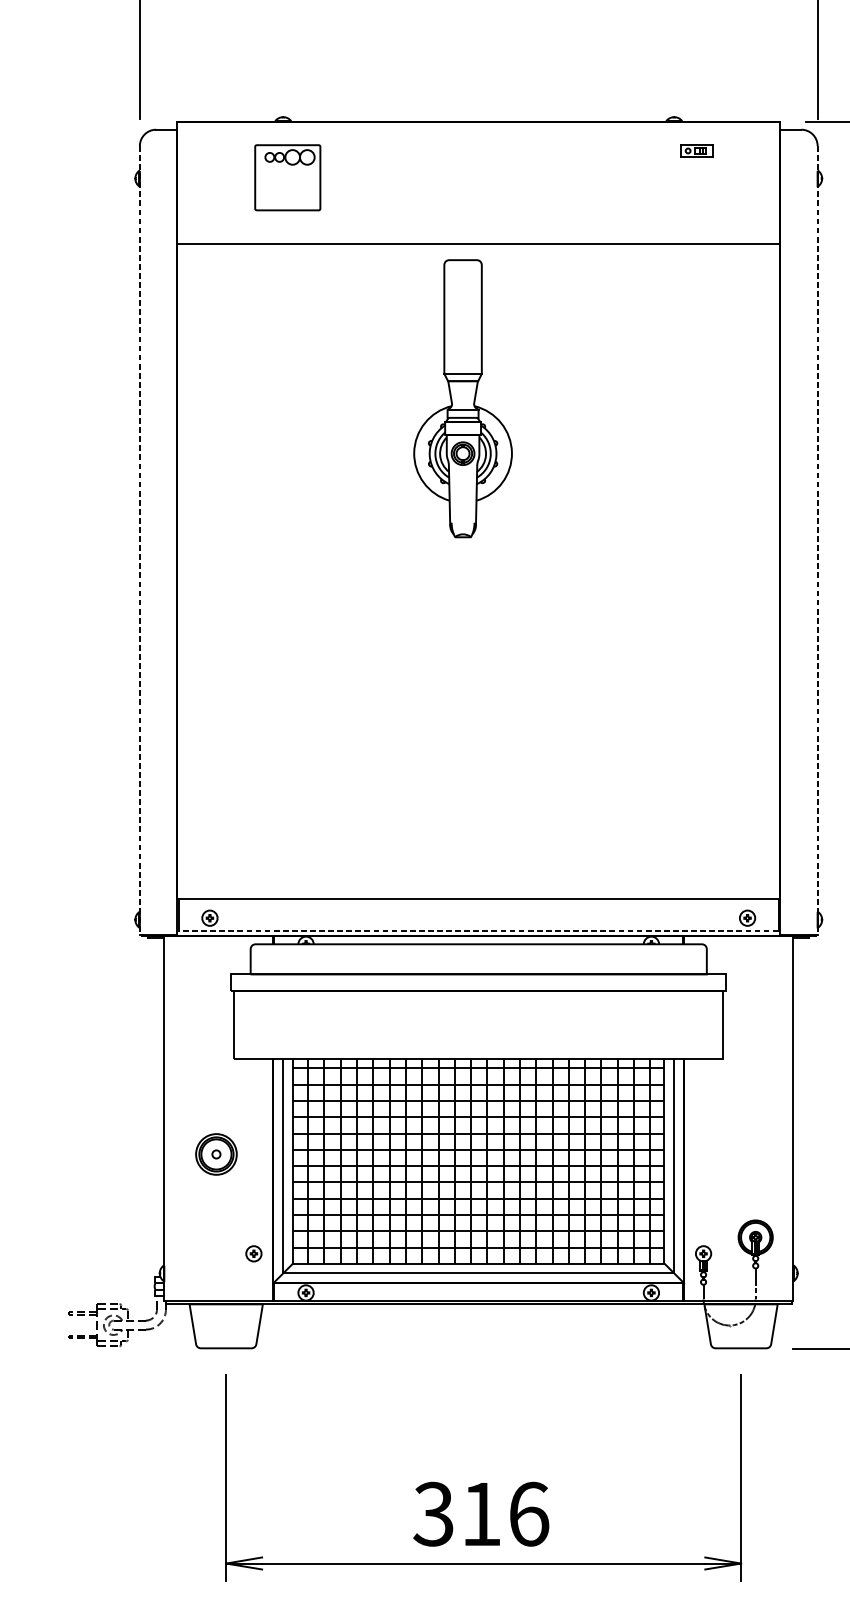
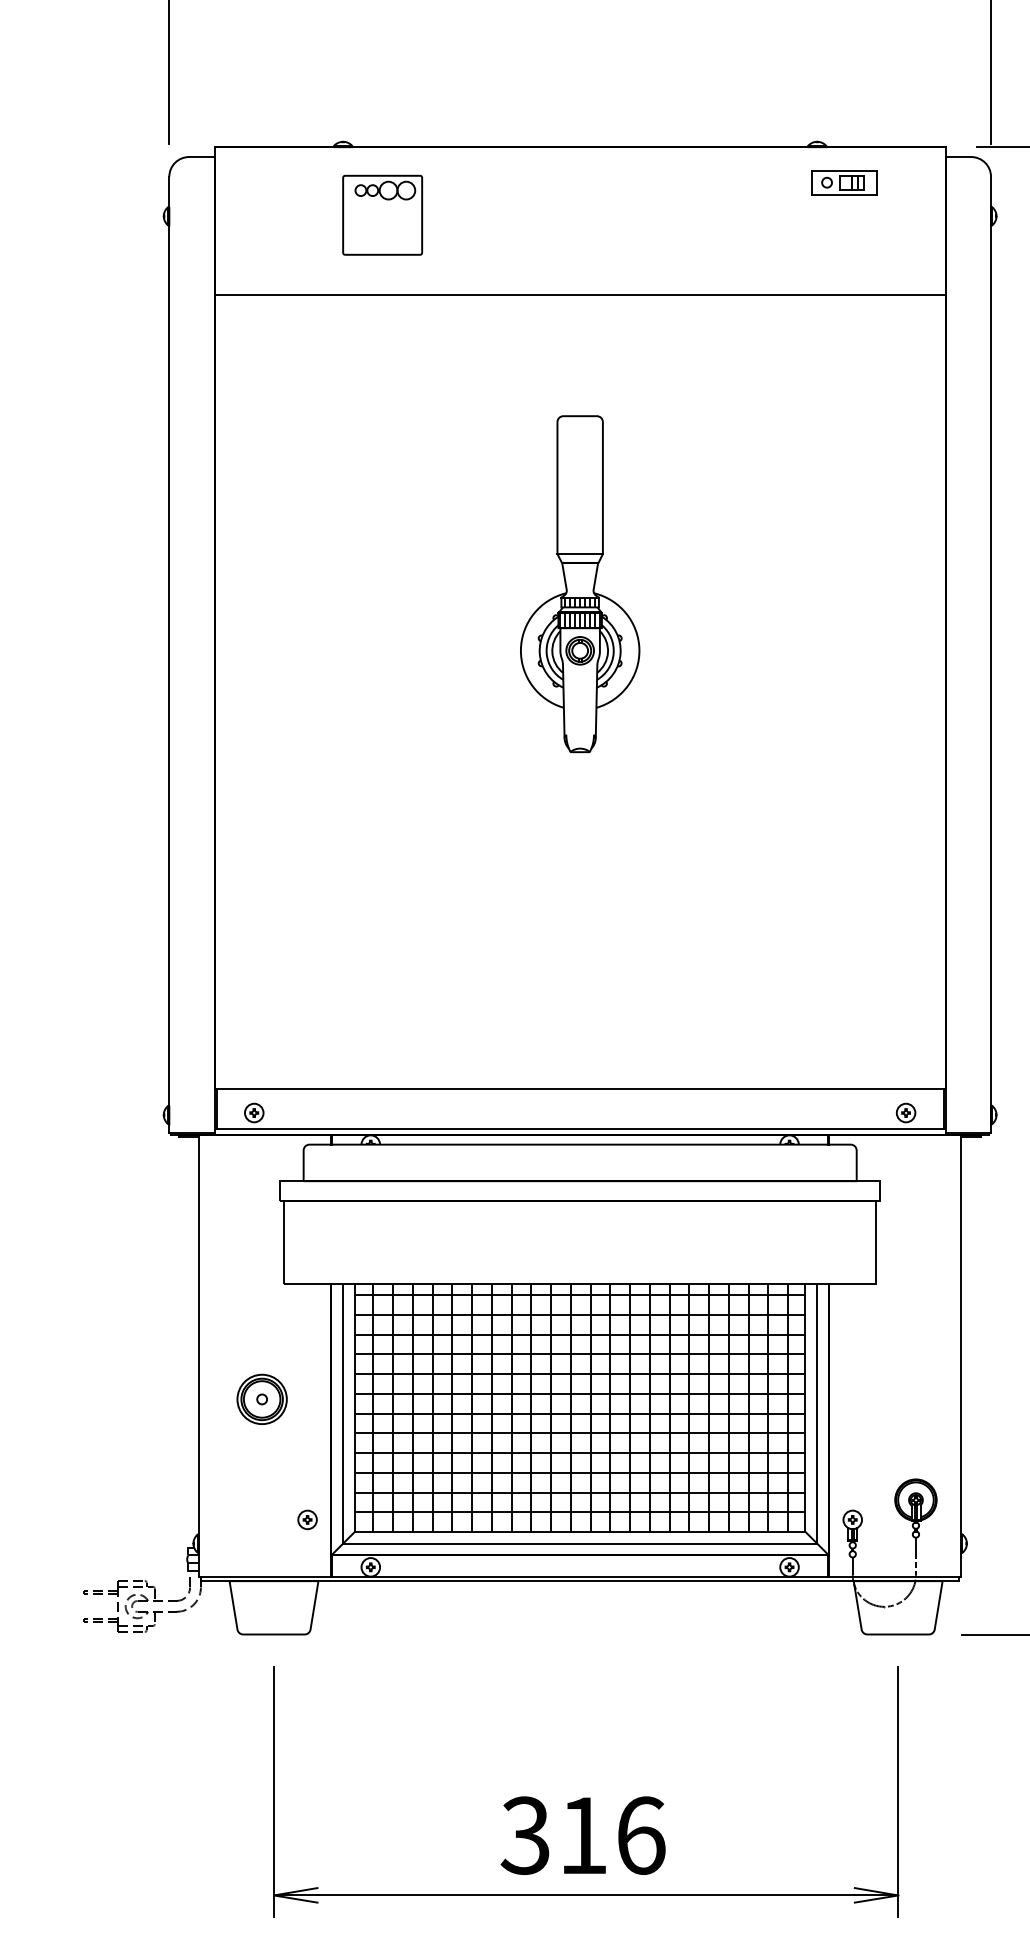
part: (696, 150) -> (844, 182), size x1.67
part: (287, 177) -> (382, 214), moved
part: (463, 398) -> (580, 584), moved
line: (140, 540) -> (169, 654), dashed -> solid
line: (818, 540) -> (991, 654), dashed -> solid
line: (478, 930) -> (579, 1128), dashed -> solid

